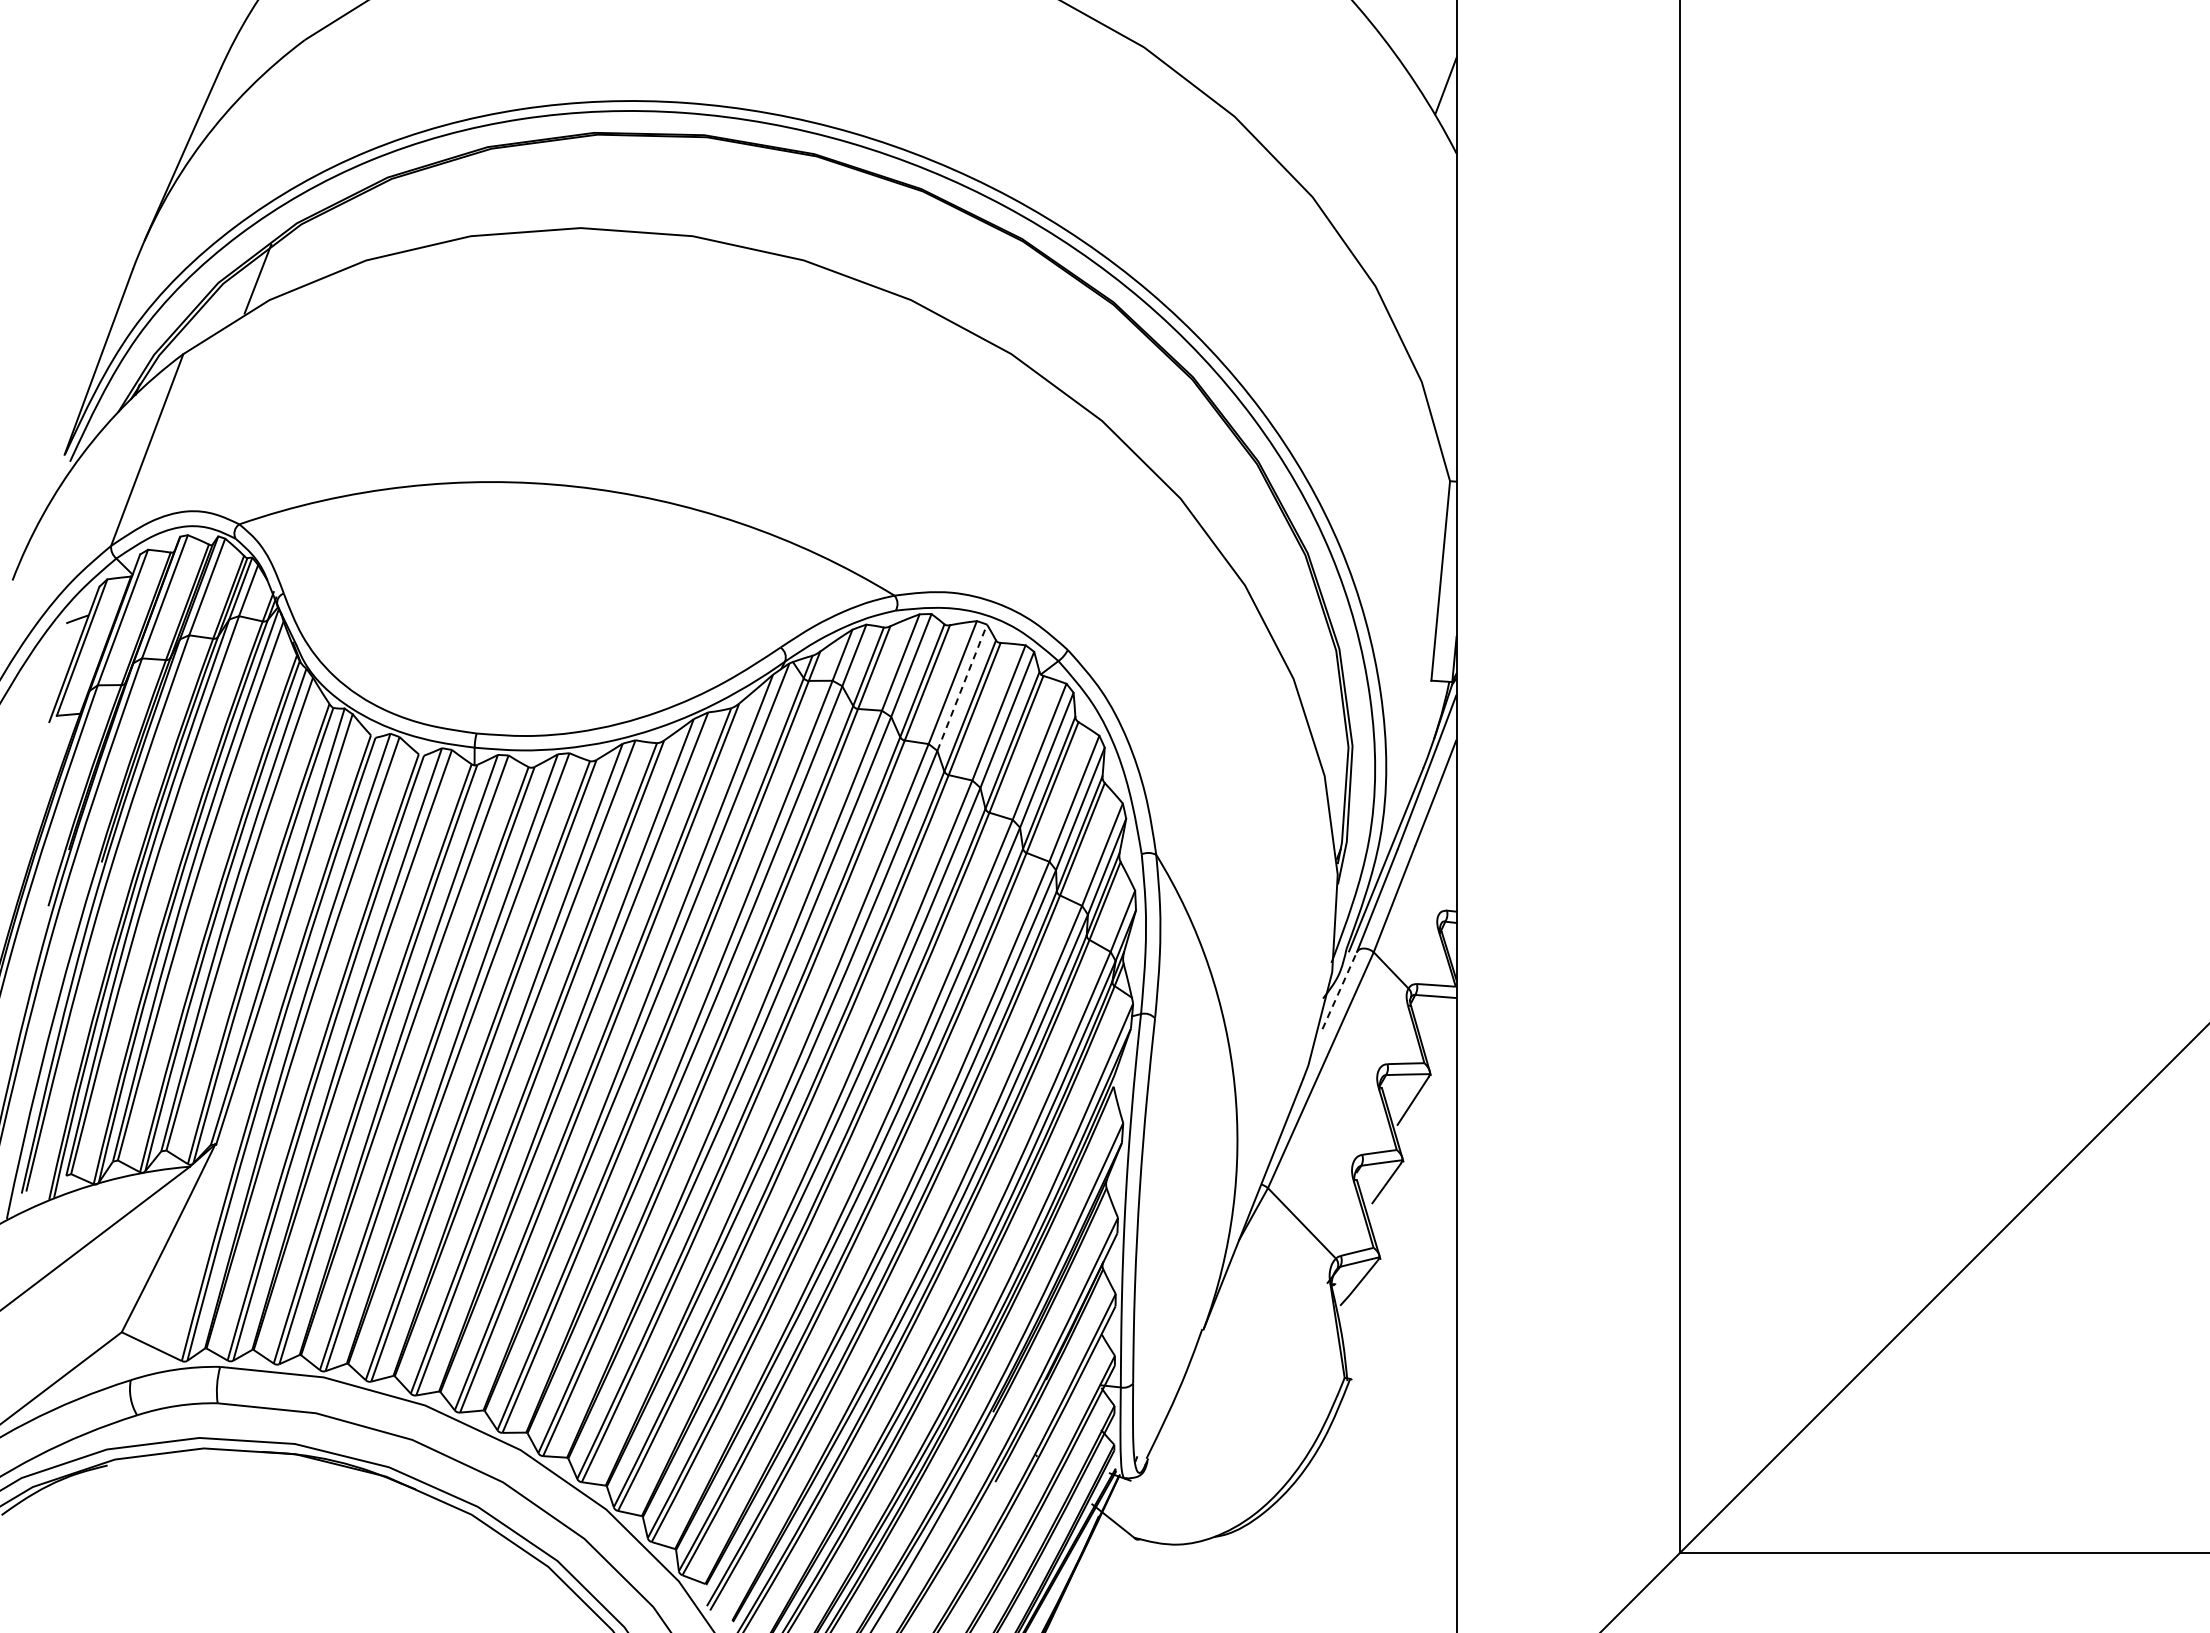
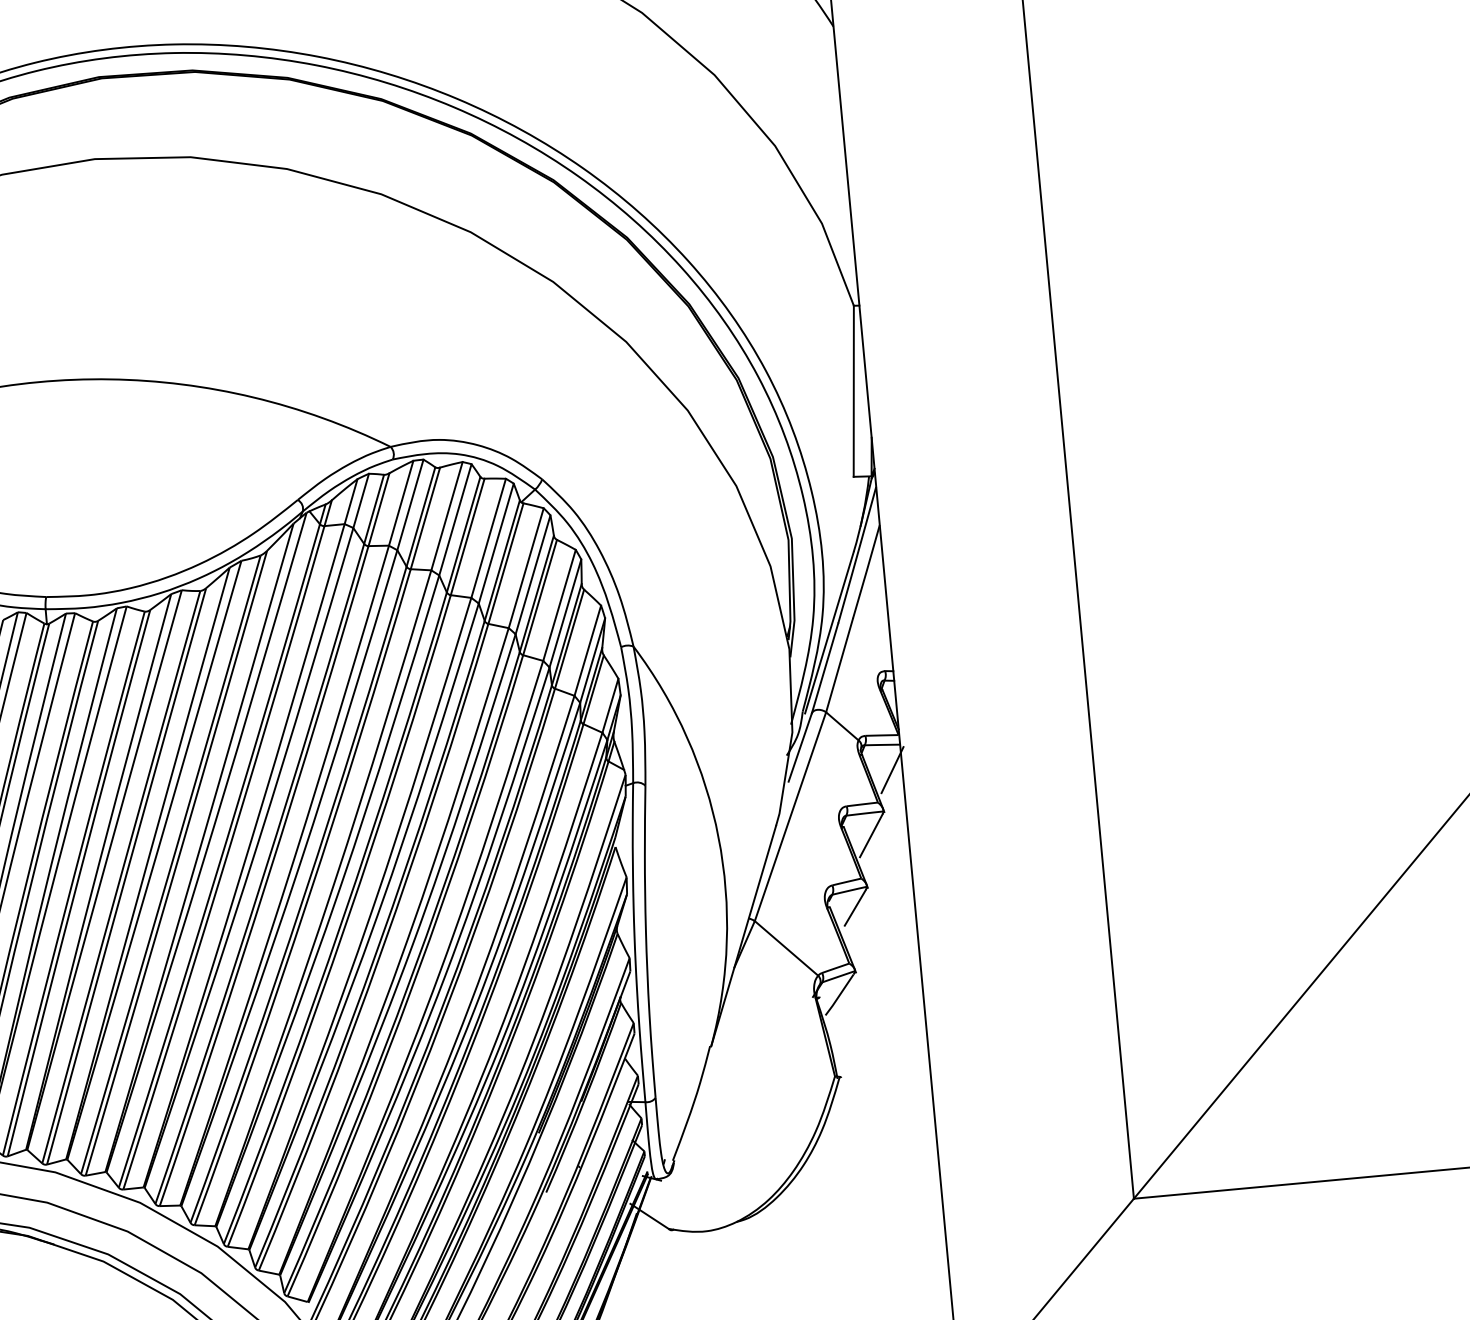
line: (962, 687) -> (455, 519), dashed -> solid
line: (1339, 990) -> (800, 747), dashed -> solid
line: (1444, 1026) -> (892, 769), added

